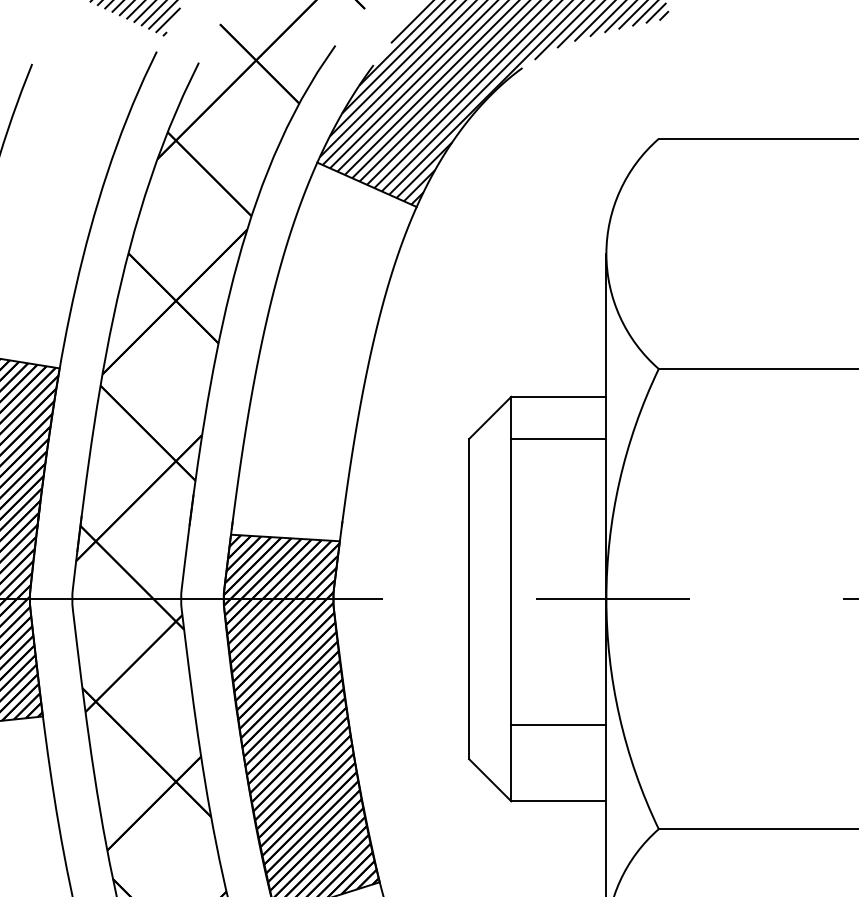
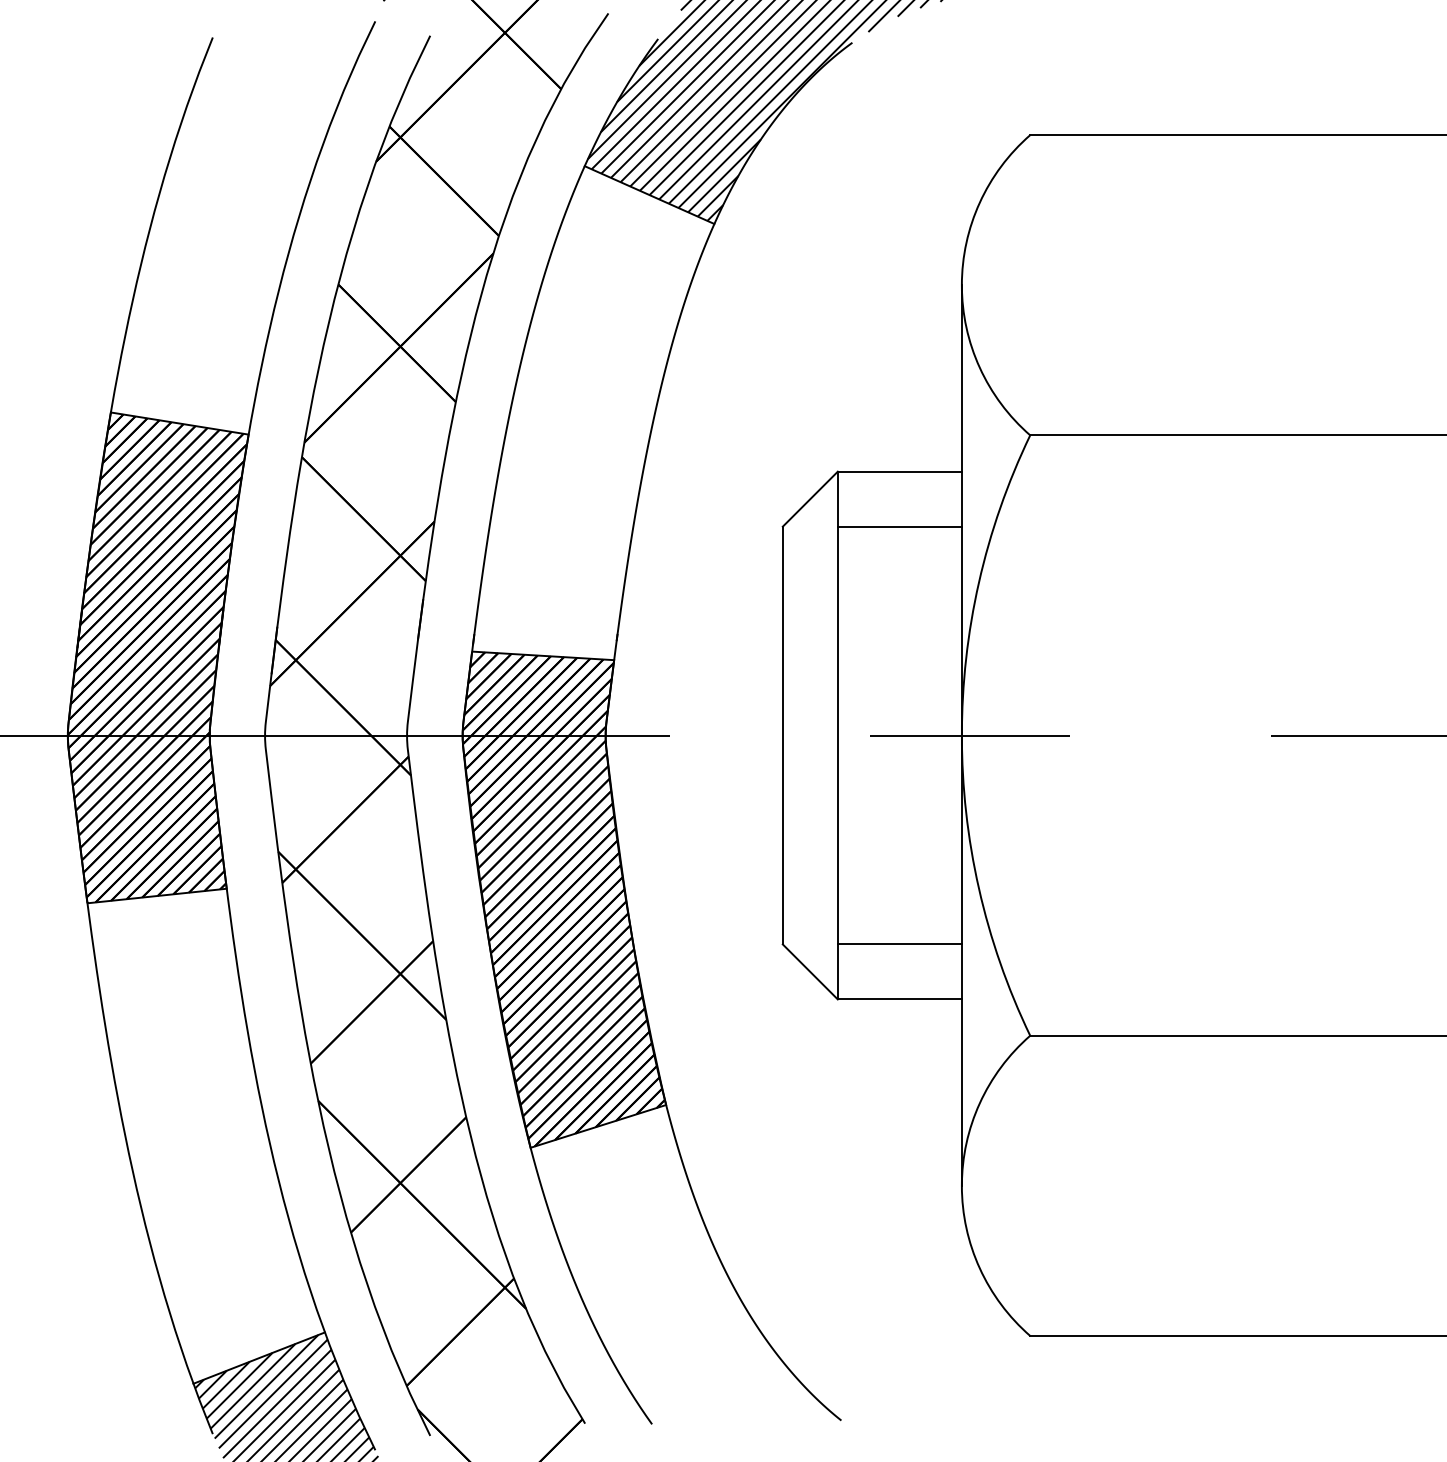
line: (558, 725) -> (899, 944), moved

